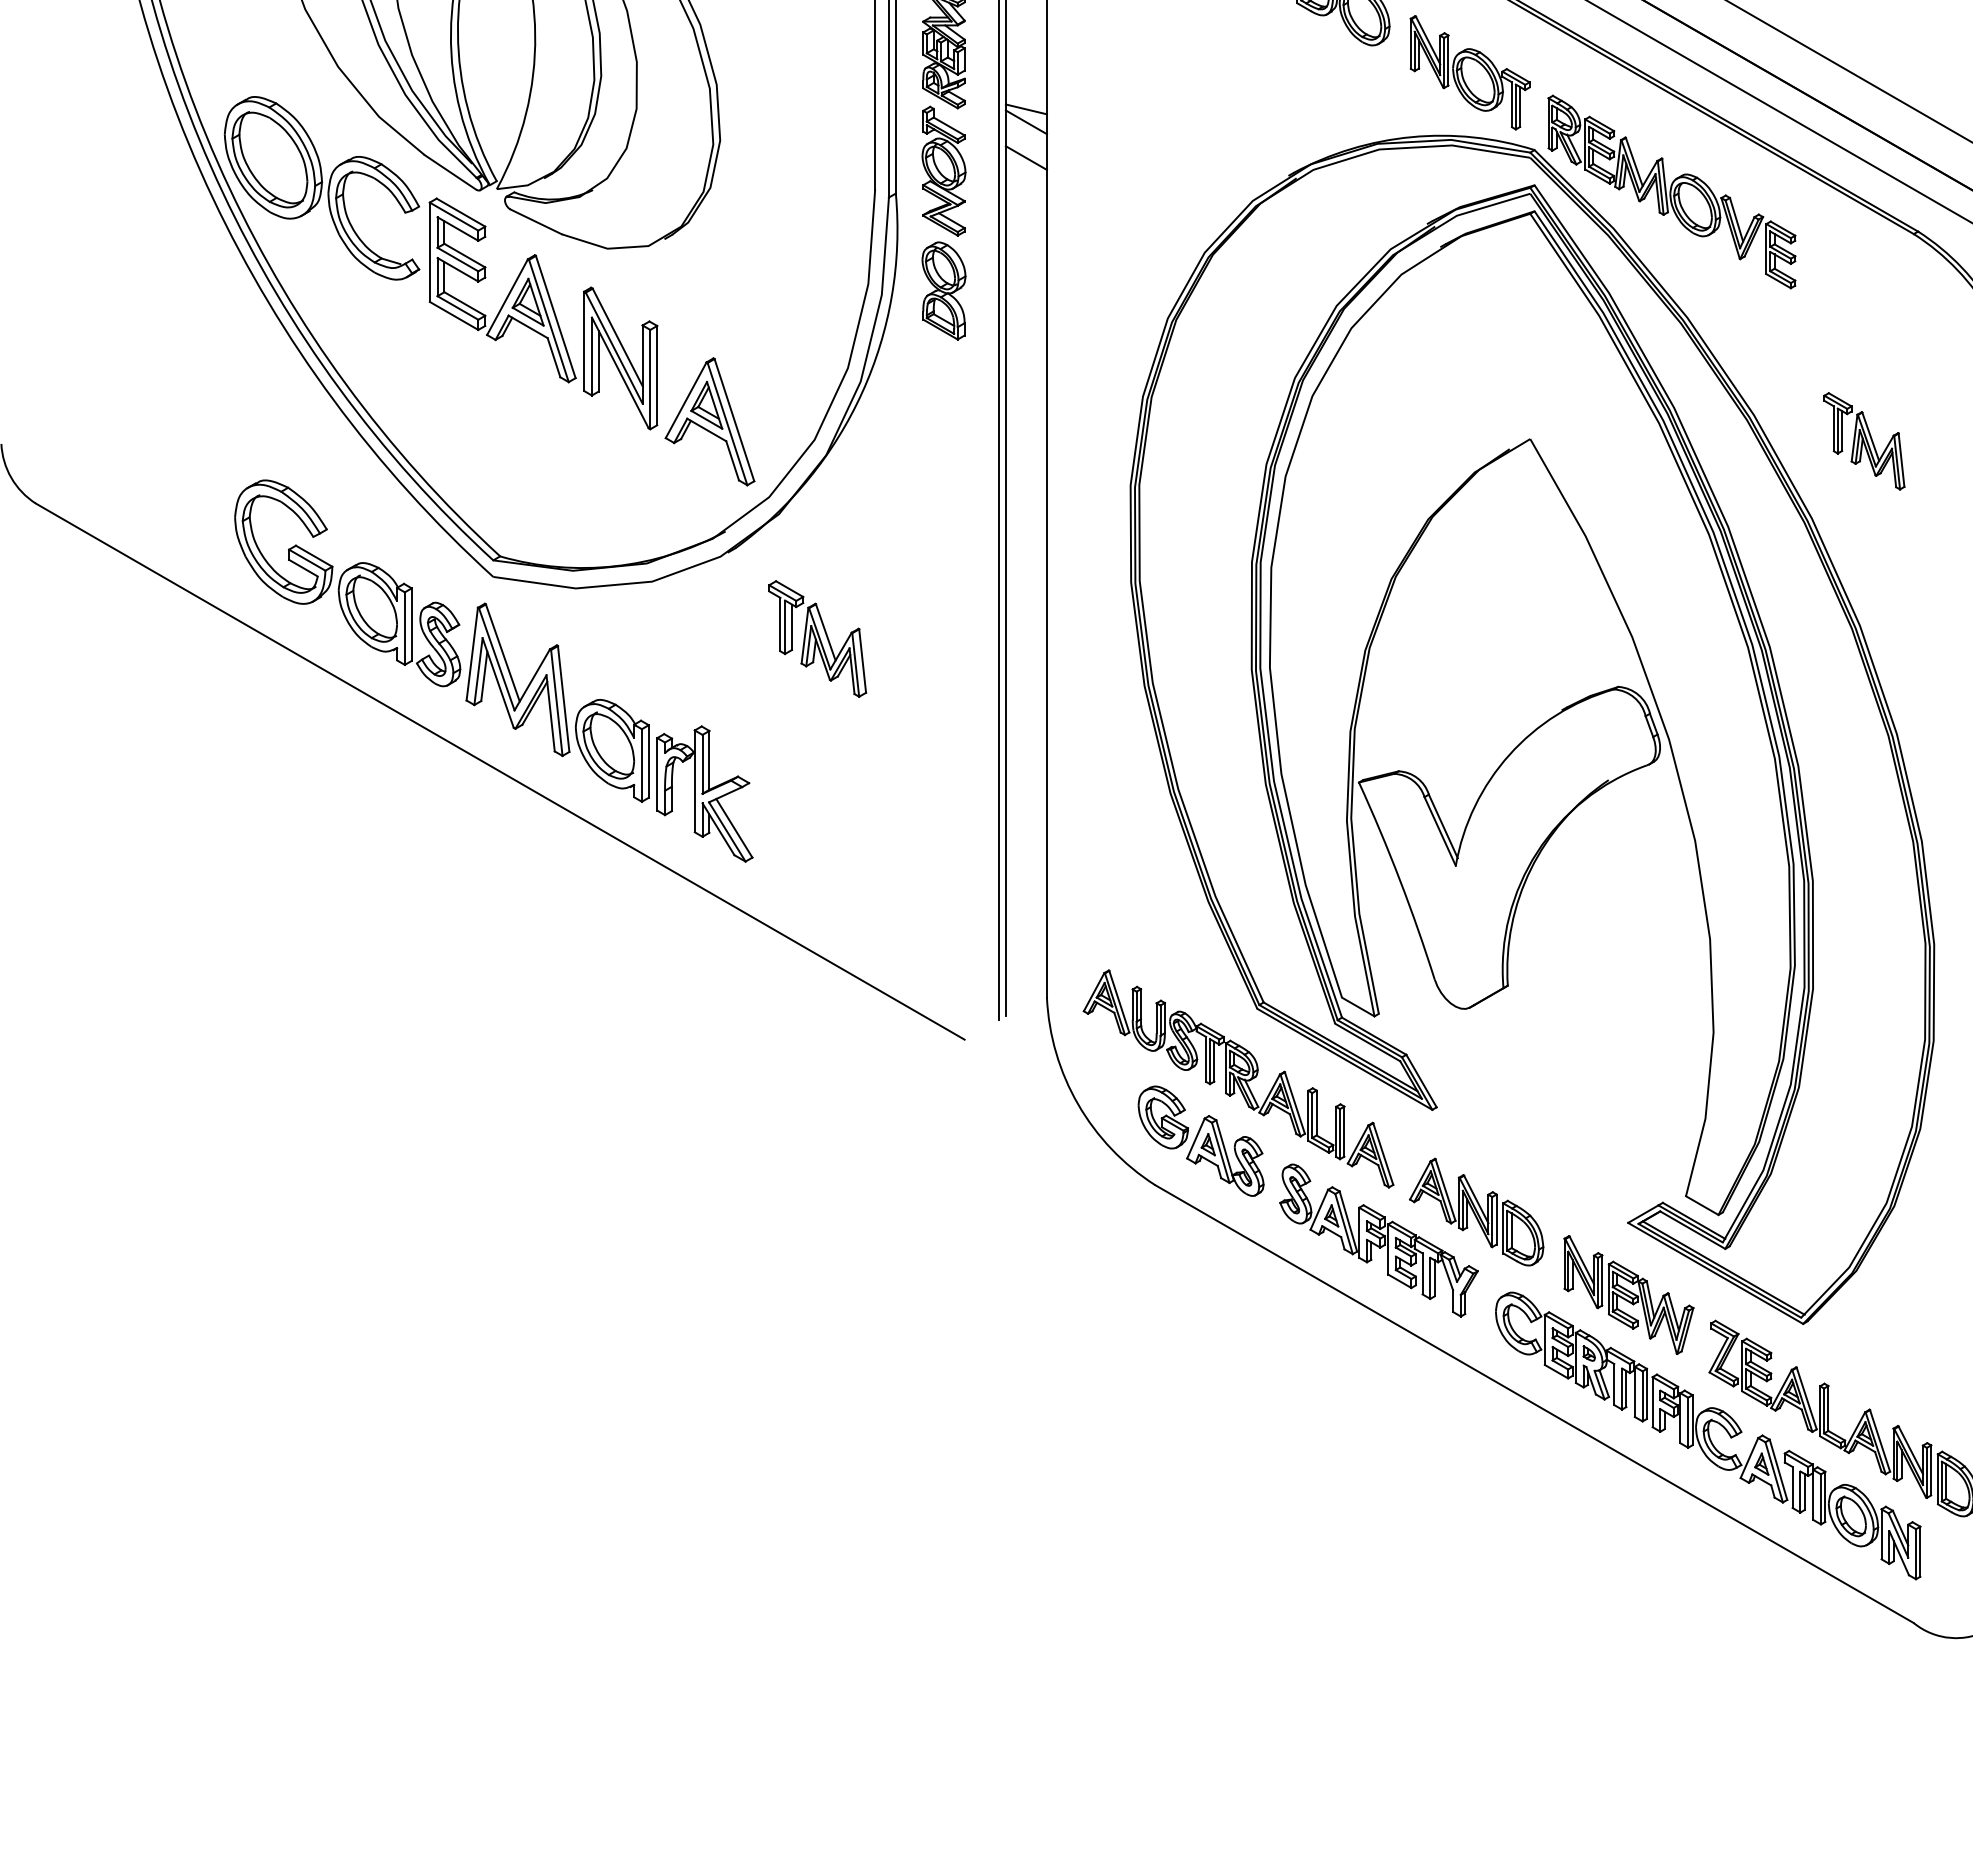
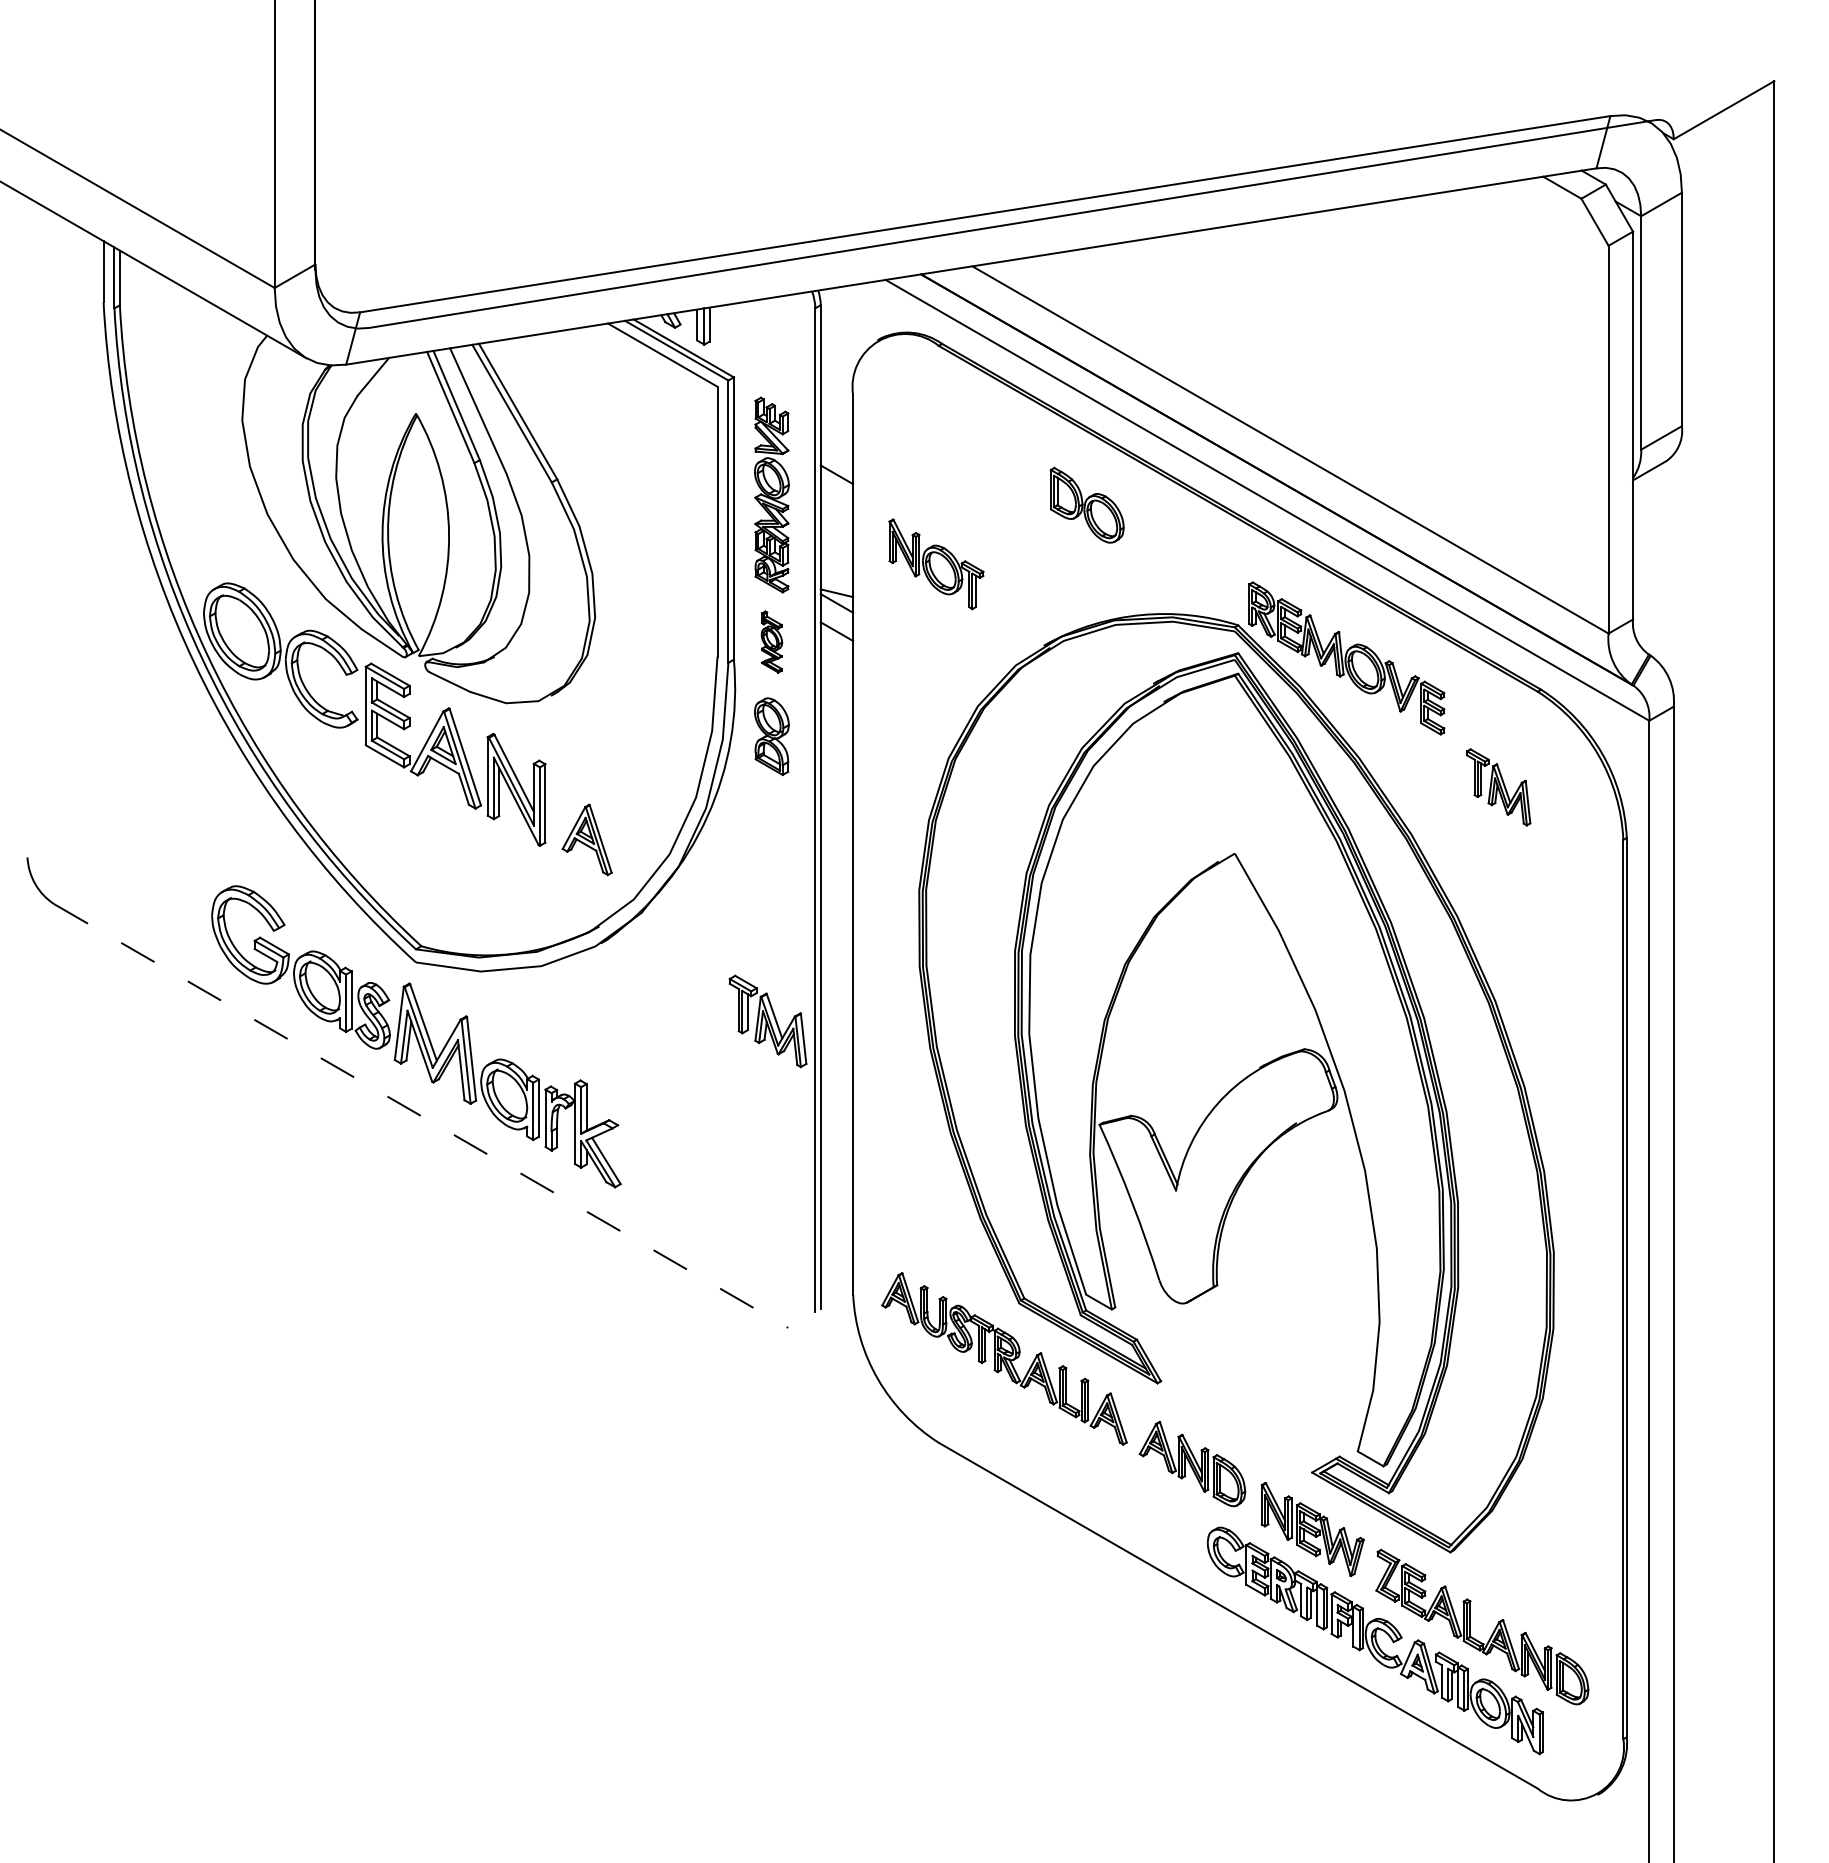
part: (1470, 73) -> (936, 564), moved
part: (943, 170) -> (771, 641), size x0.6
part: (710, 421) -> (587, 839), size x0.7
part: (1864, 441) -> (1498, 787), moved
part: (816, 639) -> (767, 1021), moved
line: (500, 772) -> (421, 1116), solid -> dashed
part: (1200, 1141) -> (974, 1408), removed
part: (1379, 1240) -> (1115, 1486), removed

